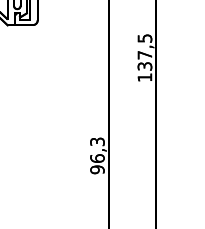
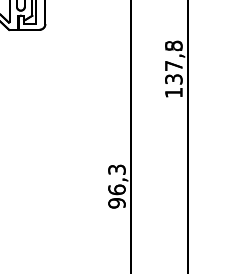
text: (144, 38) -> (173, 45), 137,5 -> 137,8

